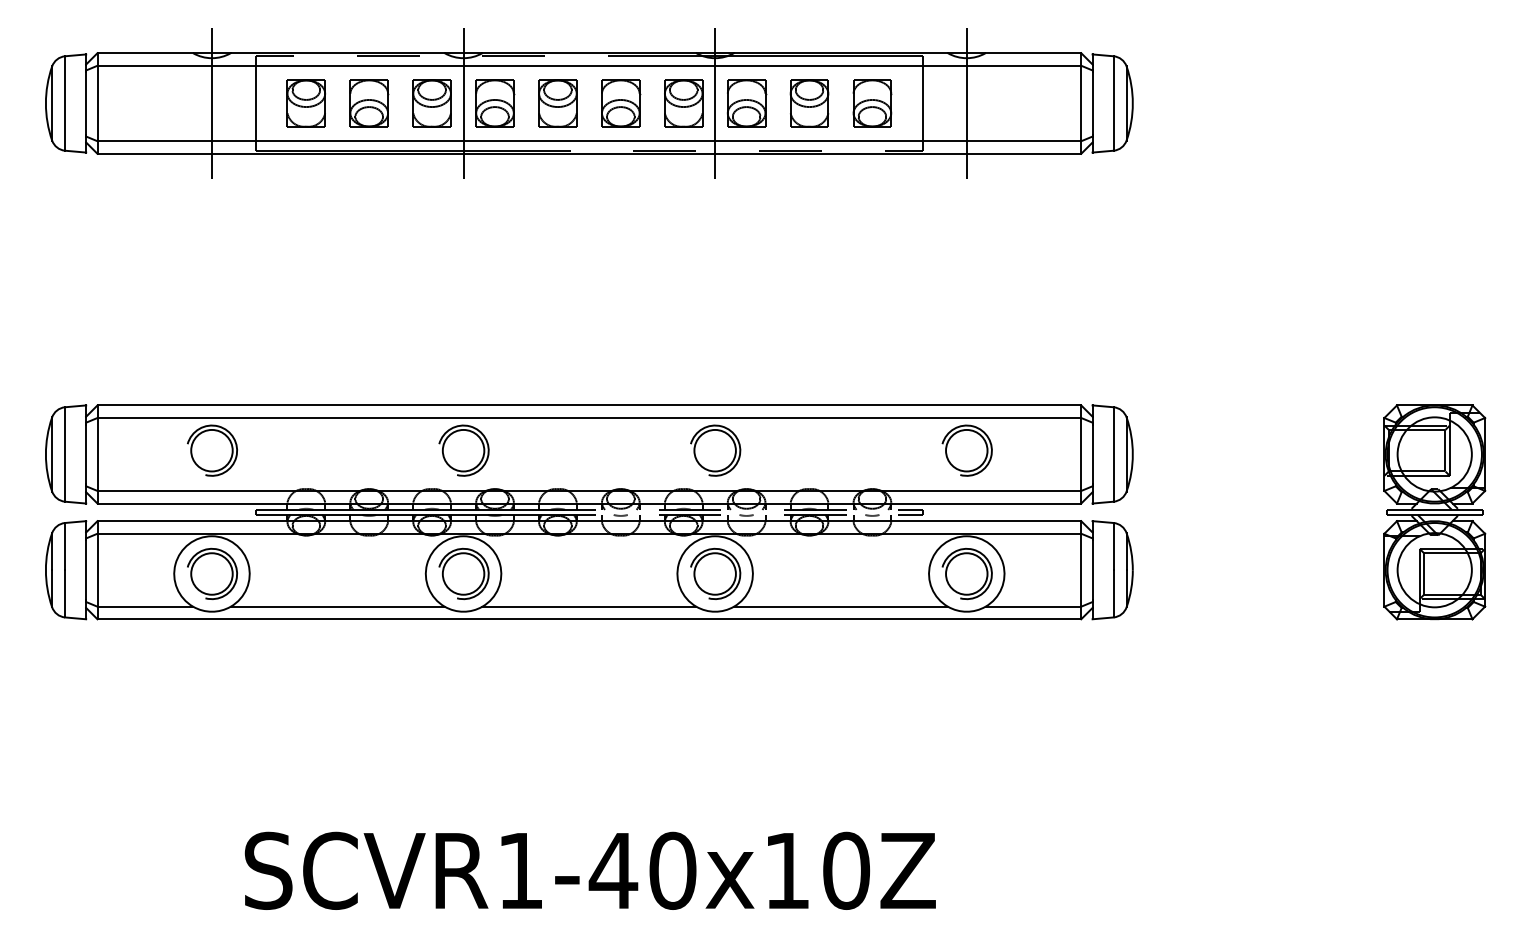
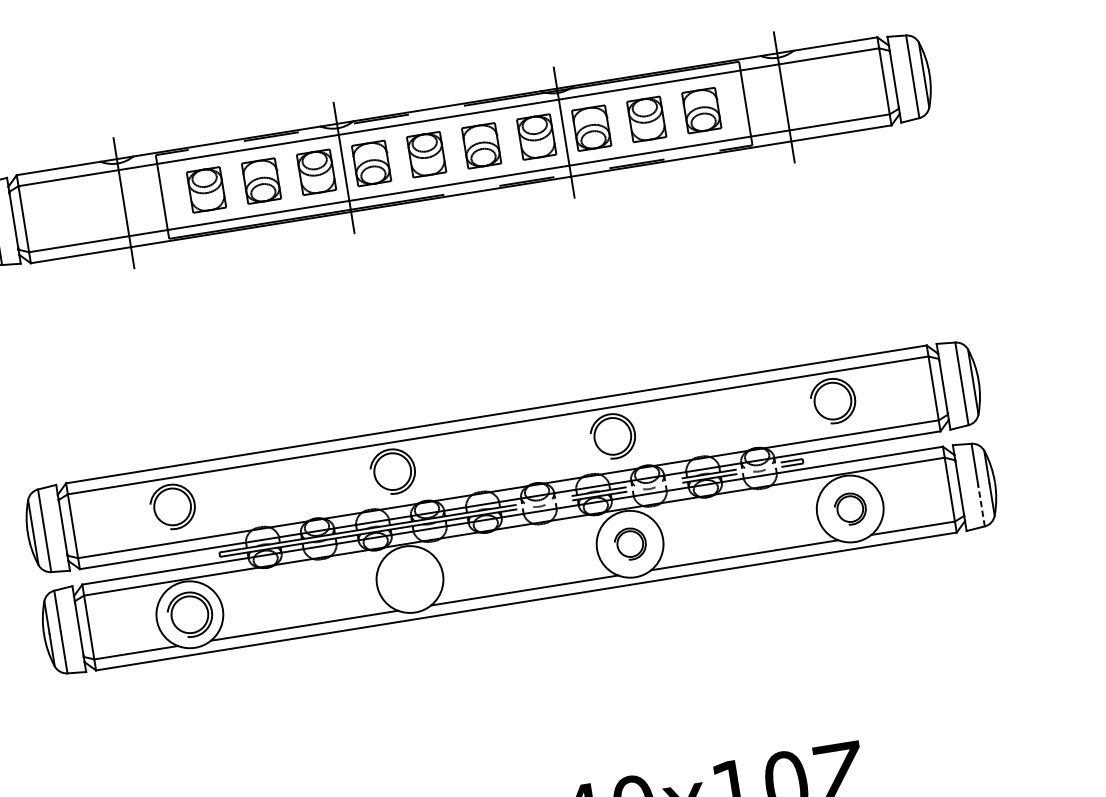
part: (463, 573) -> (409, 579), removed
part: (715, 573) -> (630, 543), size x0.7
part: (966, 574) -> (850, 509), size x0.7
line: (1113, 593) -> (981, 505), solid -> dashed

